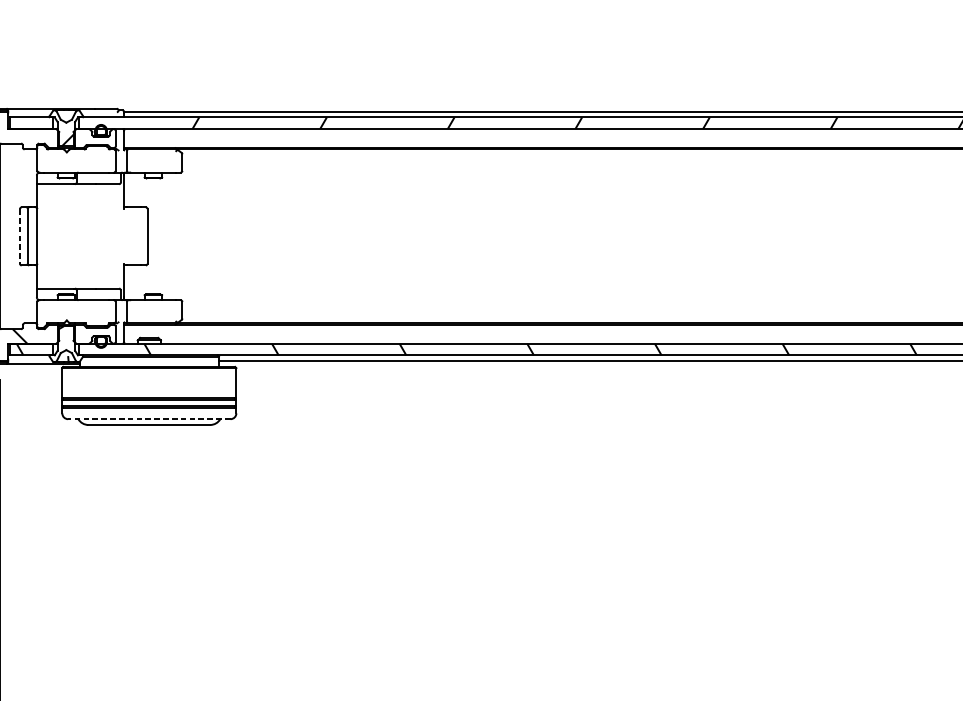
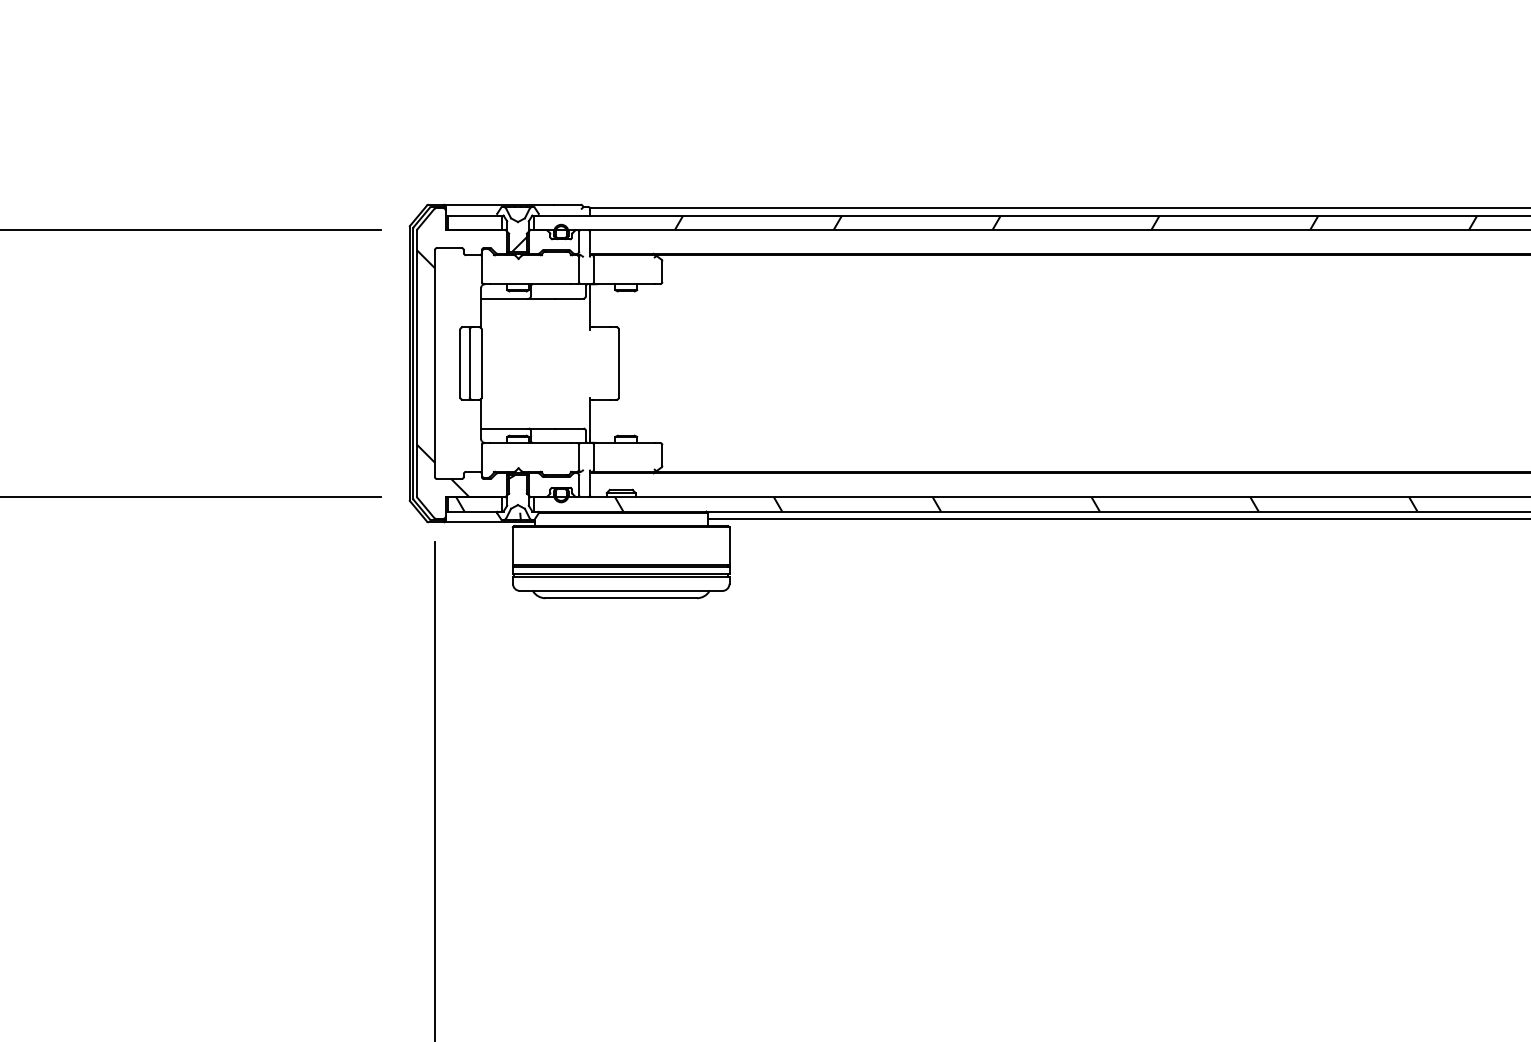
line: (20, 236) -> (460, 363), dashed -> solid
line: (148, 419) -> (620, 591), dashed -> solid

